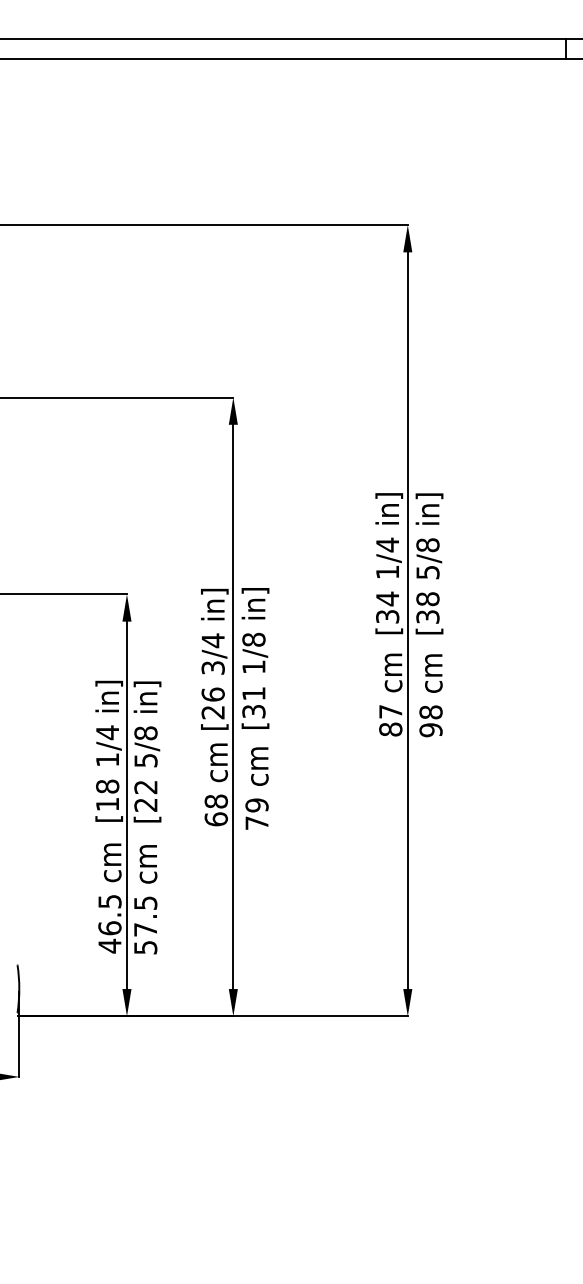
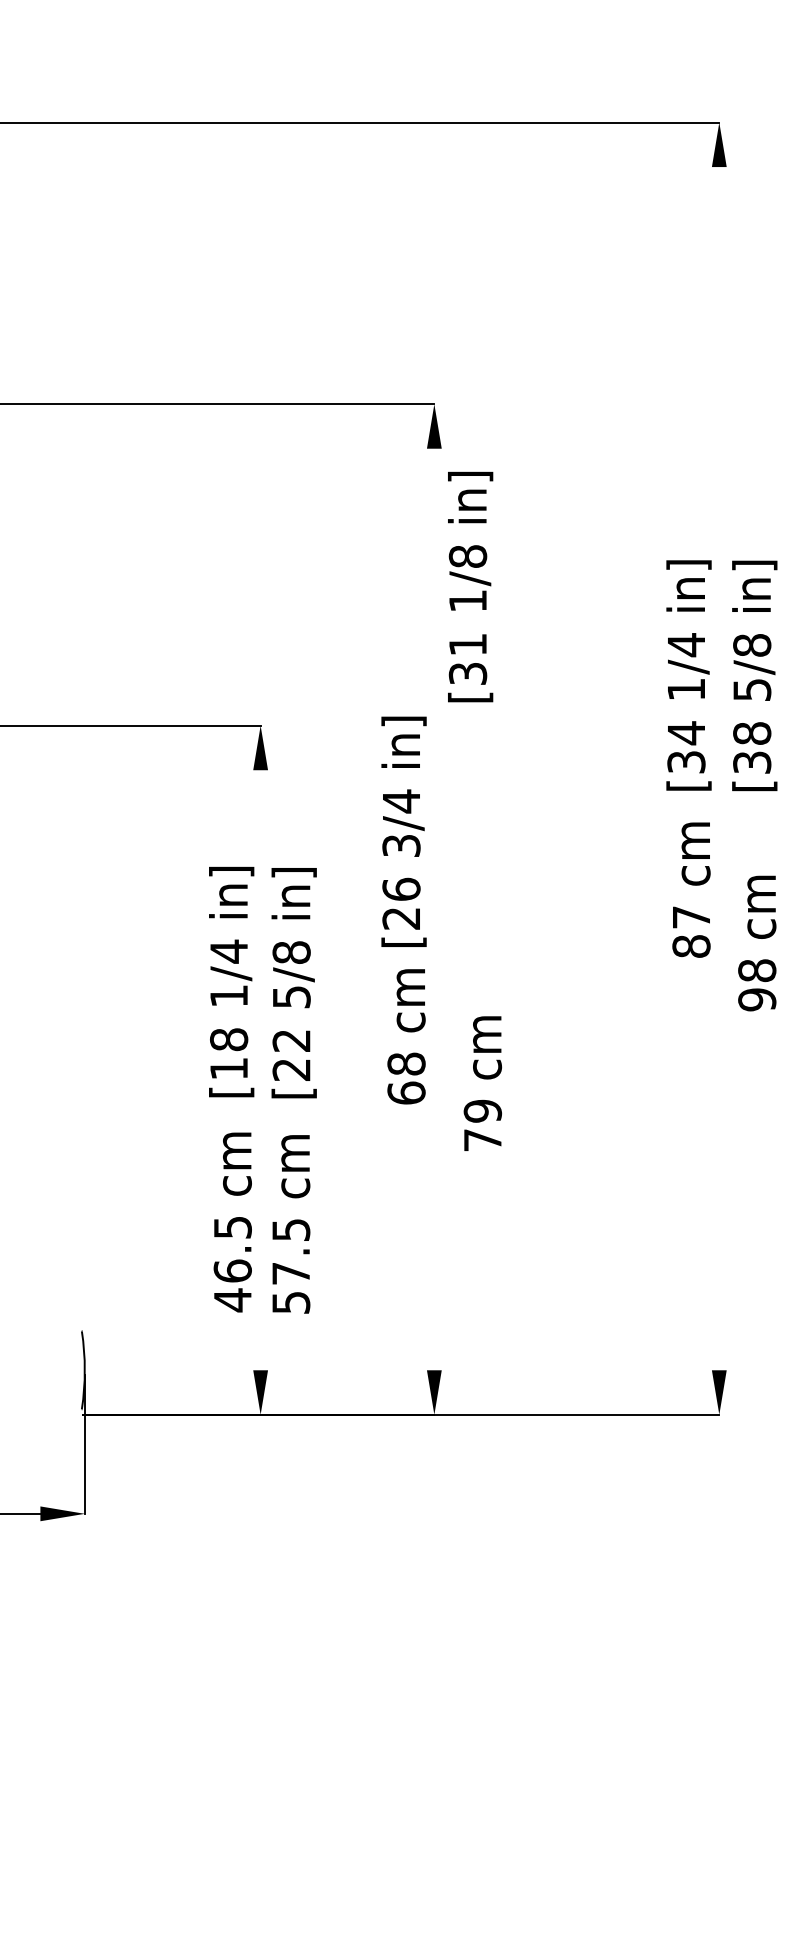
line: (407, 620) -> (718, 768), removed
text: (255, 658) -> (470, 587), moved
text: (430, 695) -> (756, 943), moved
line: (233, 706) -> (434, 908), removed
text: (256, 788) -> (481, 1083), moved
line: (126, 805) -> (259, 1070), removed

